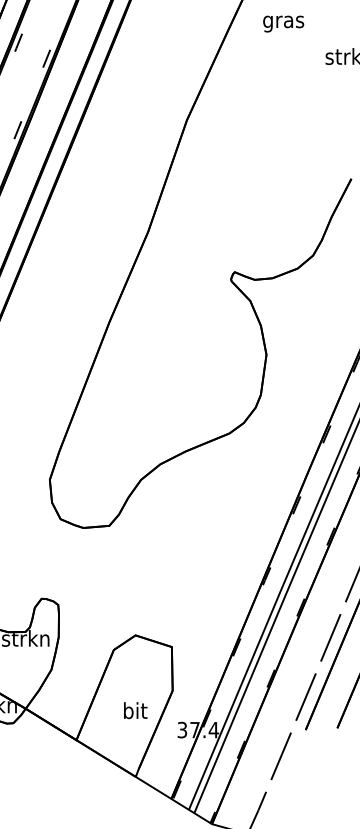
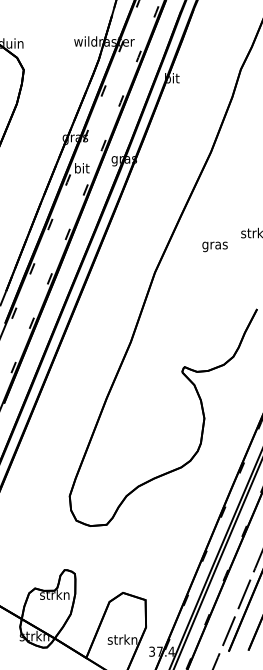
text: (282, 23) -> (214, 246), moved
text: (134, 710) -> (122, 639), bit -> strkn

